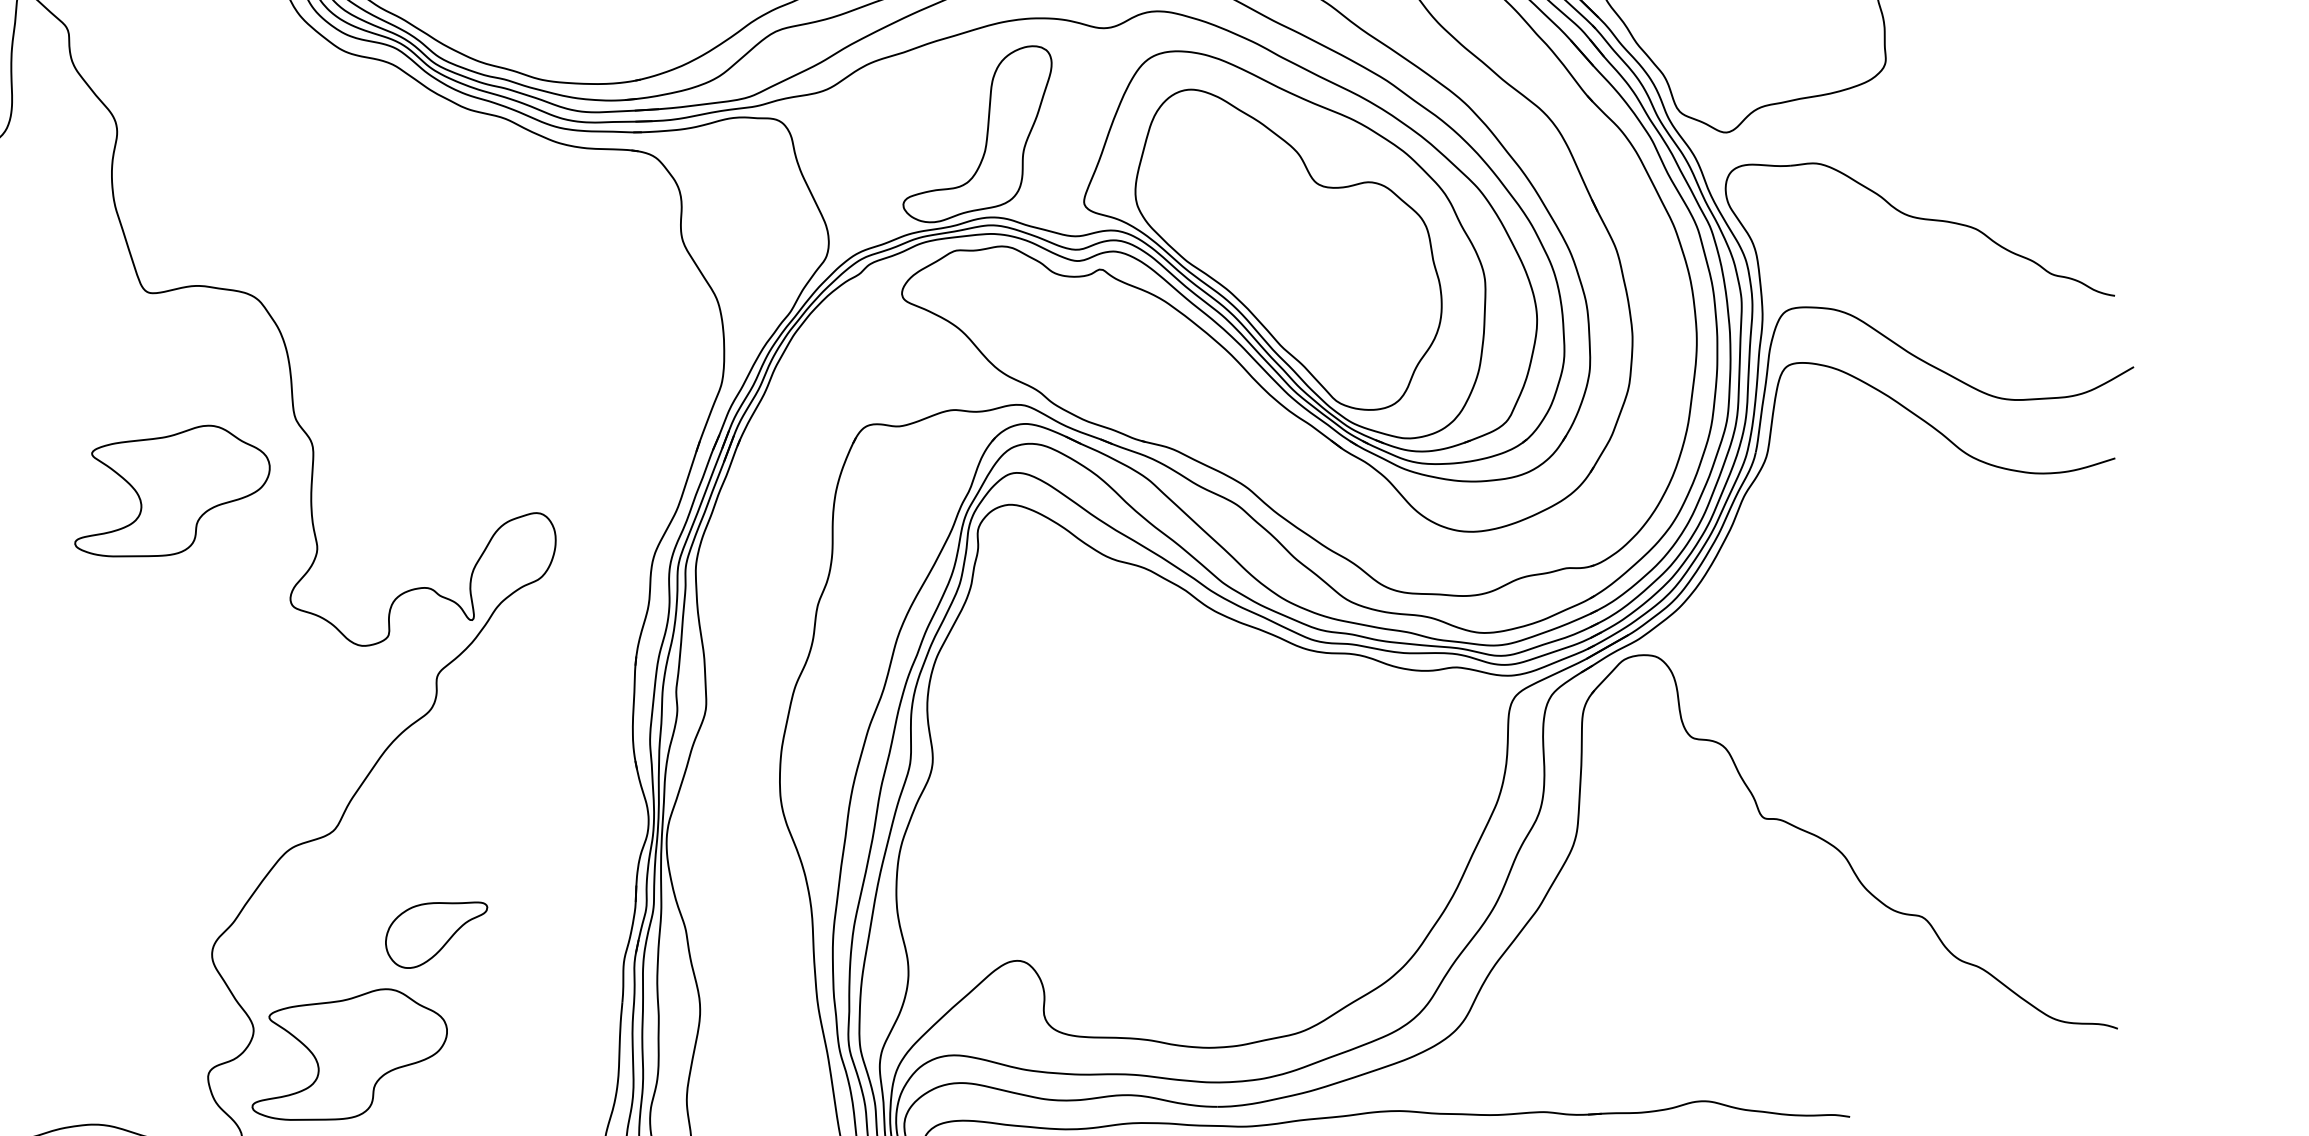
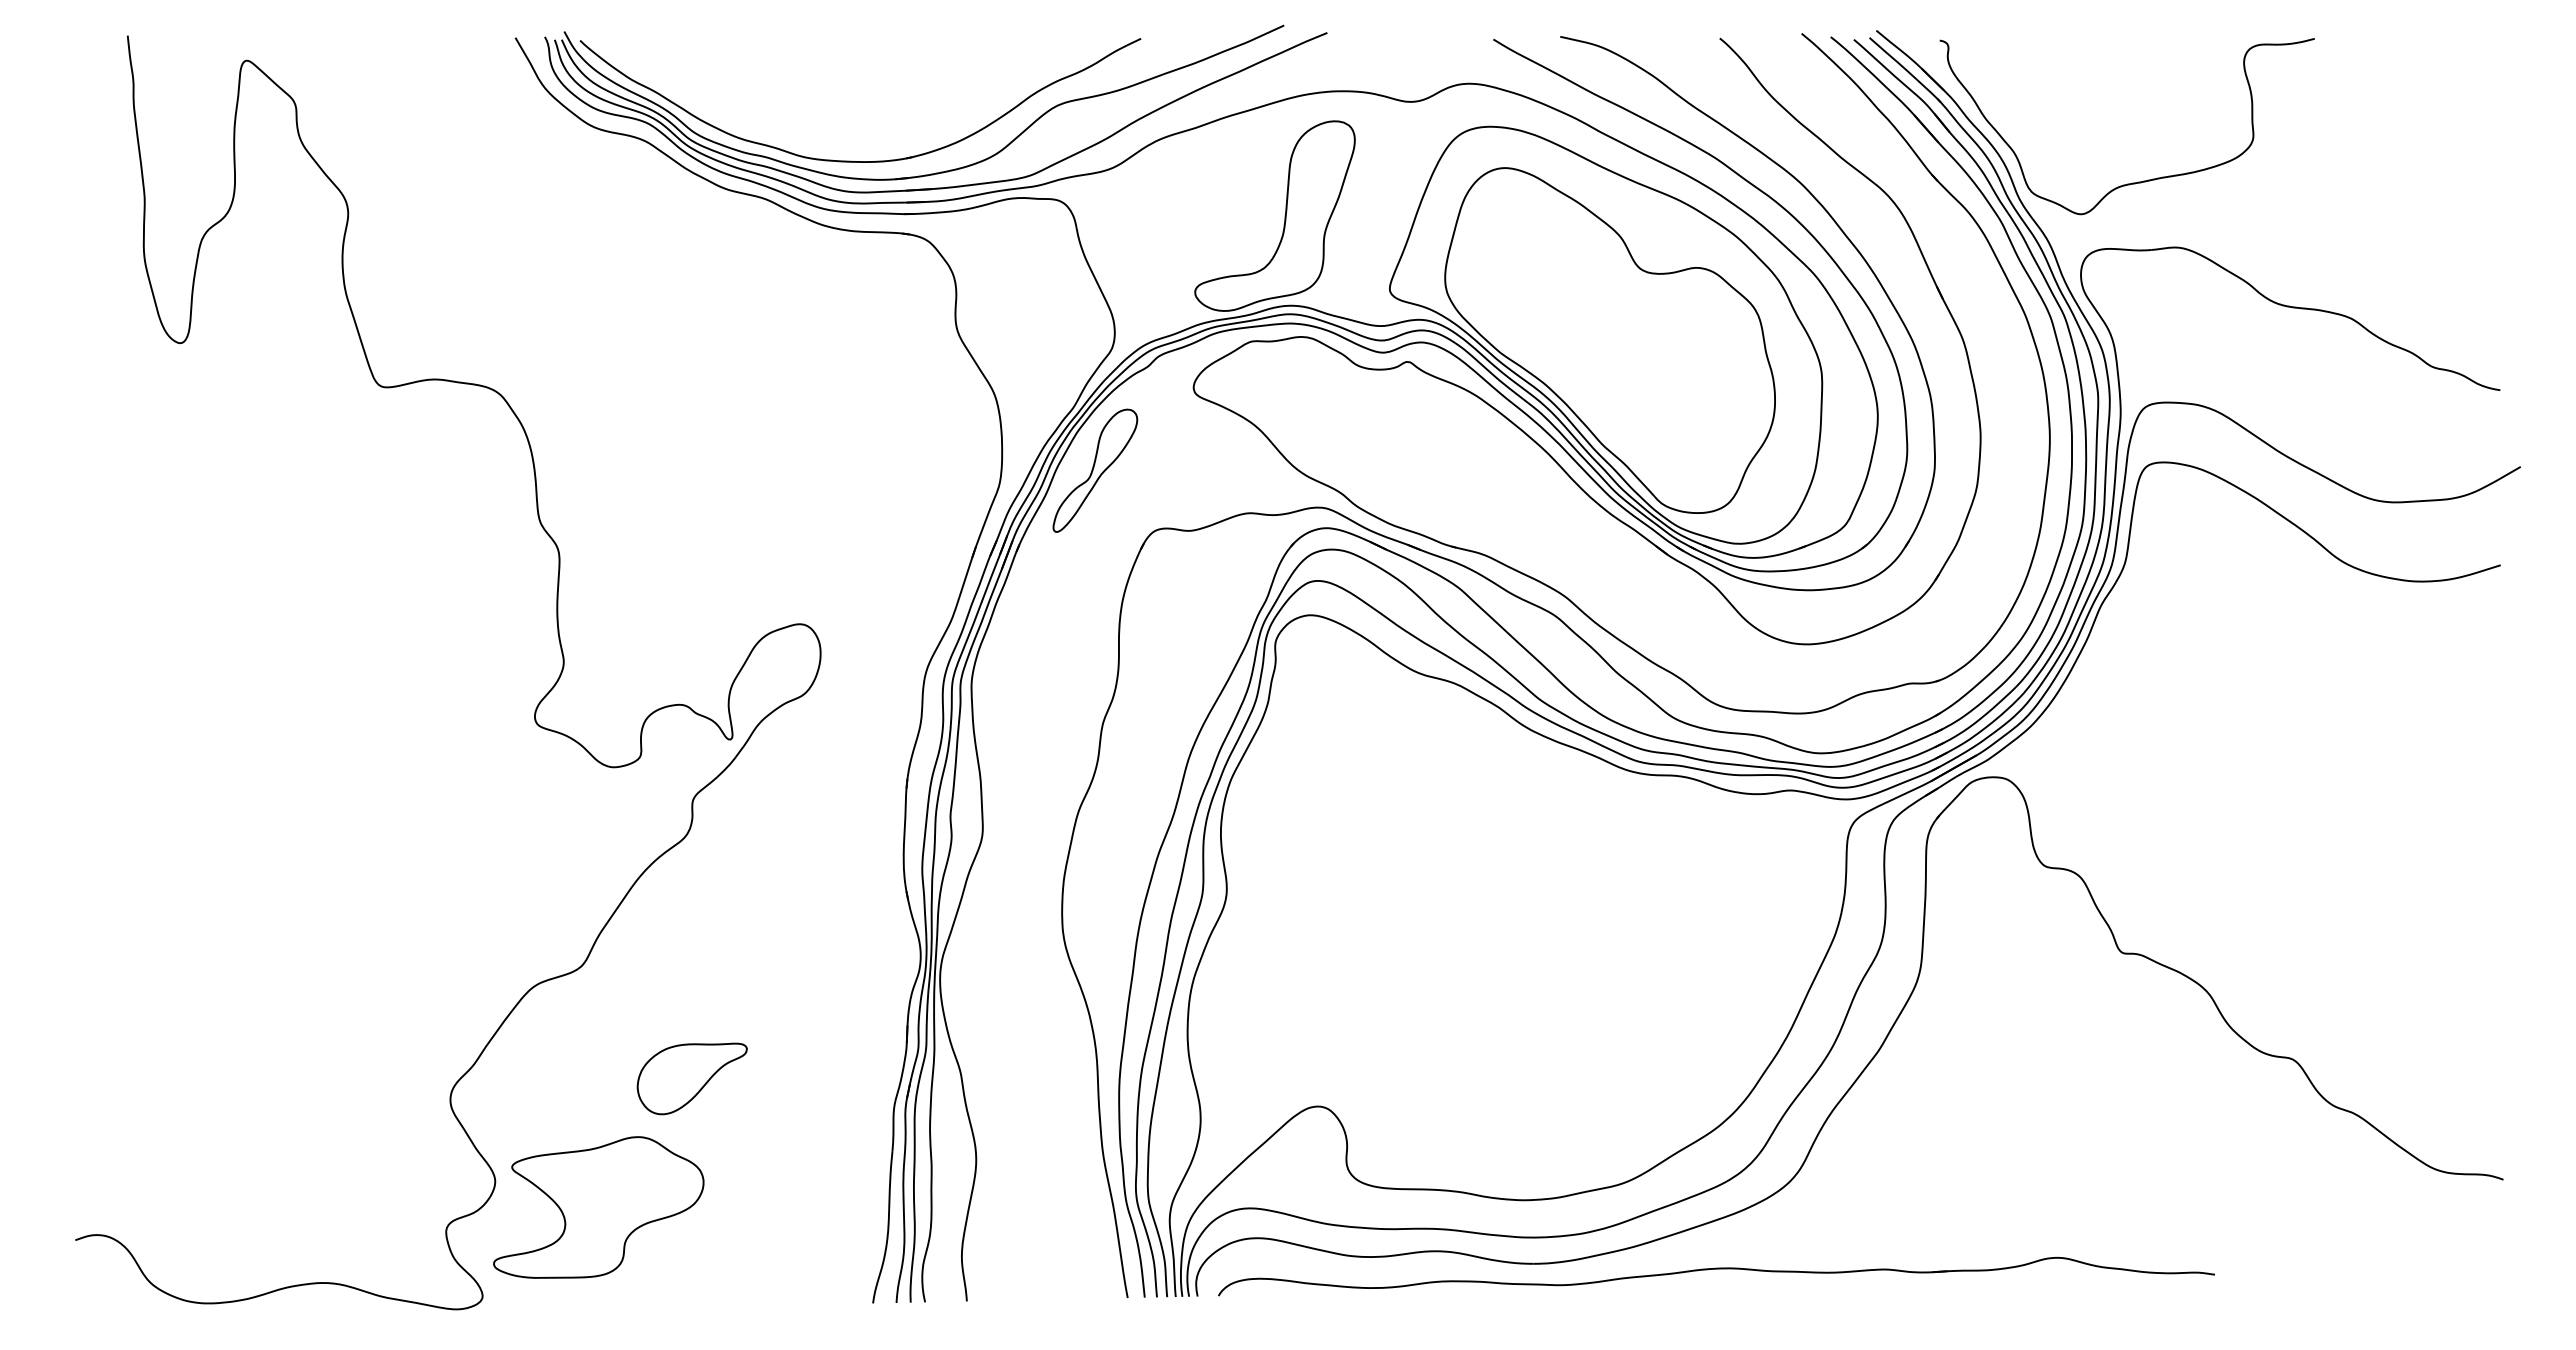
part: (810, 370) -> (1095, 470), added
part: (172, 491) -> (407, 600), removed

